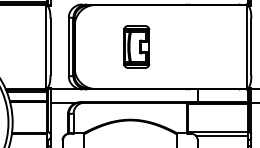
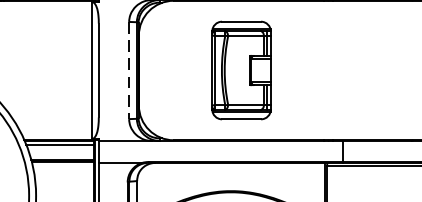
part: (136, 46) -> (241, 69), size x1.4
line: (68, 47) -> (128, 71), solid -> dashed

